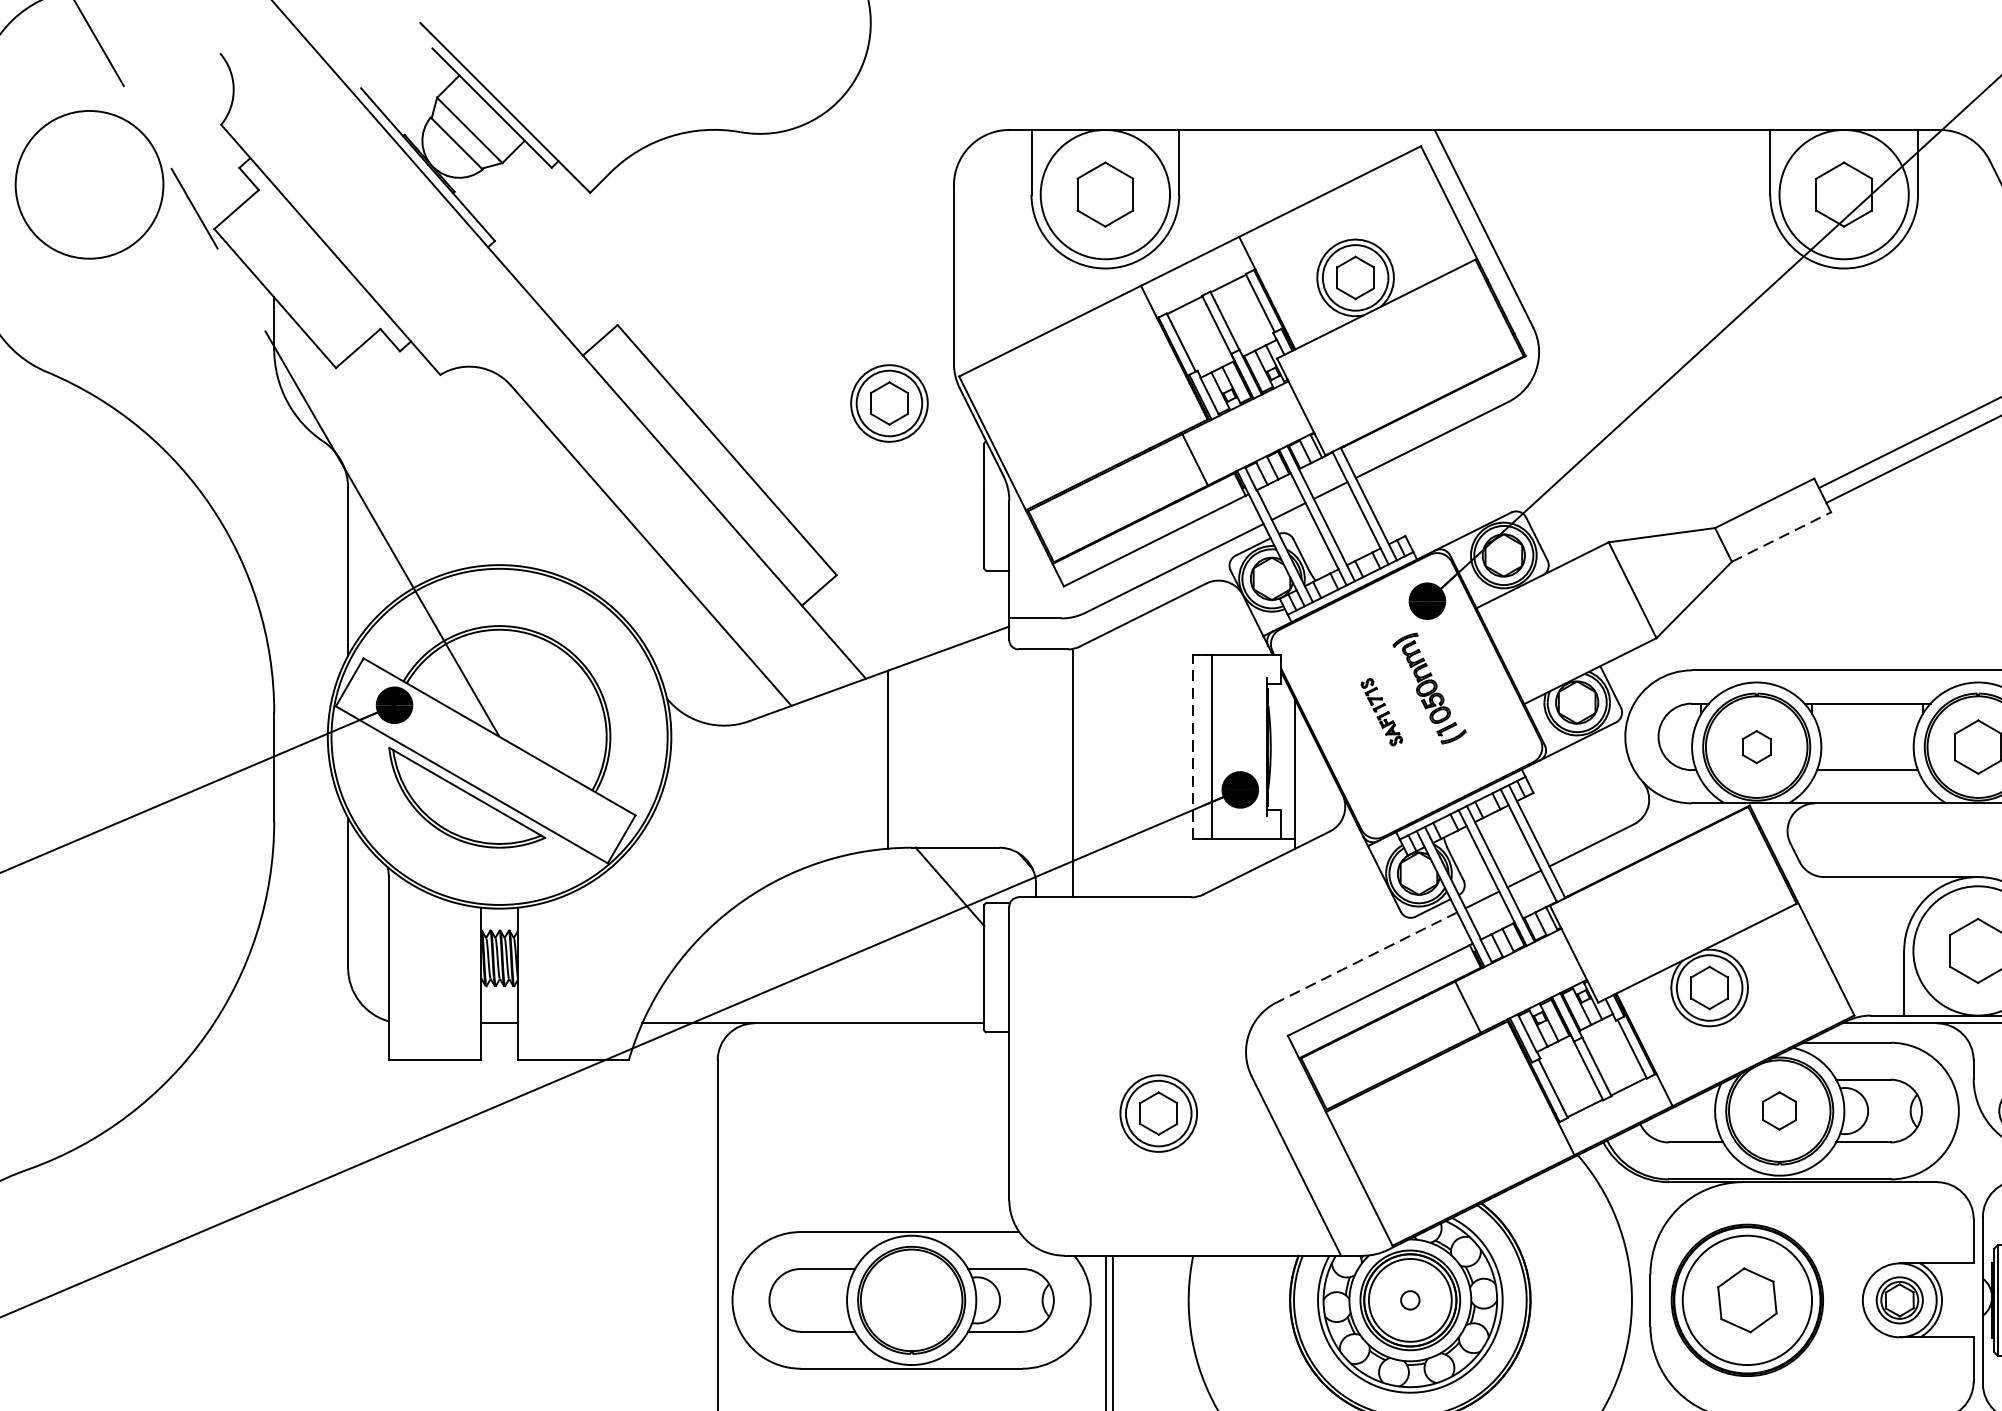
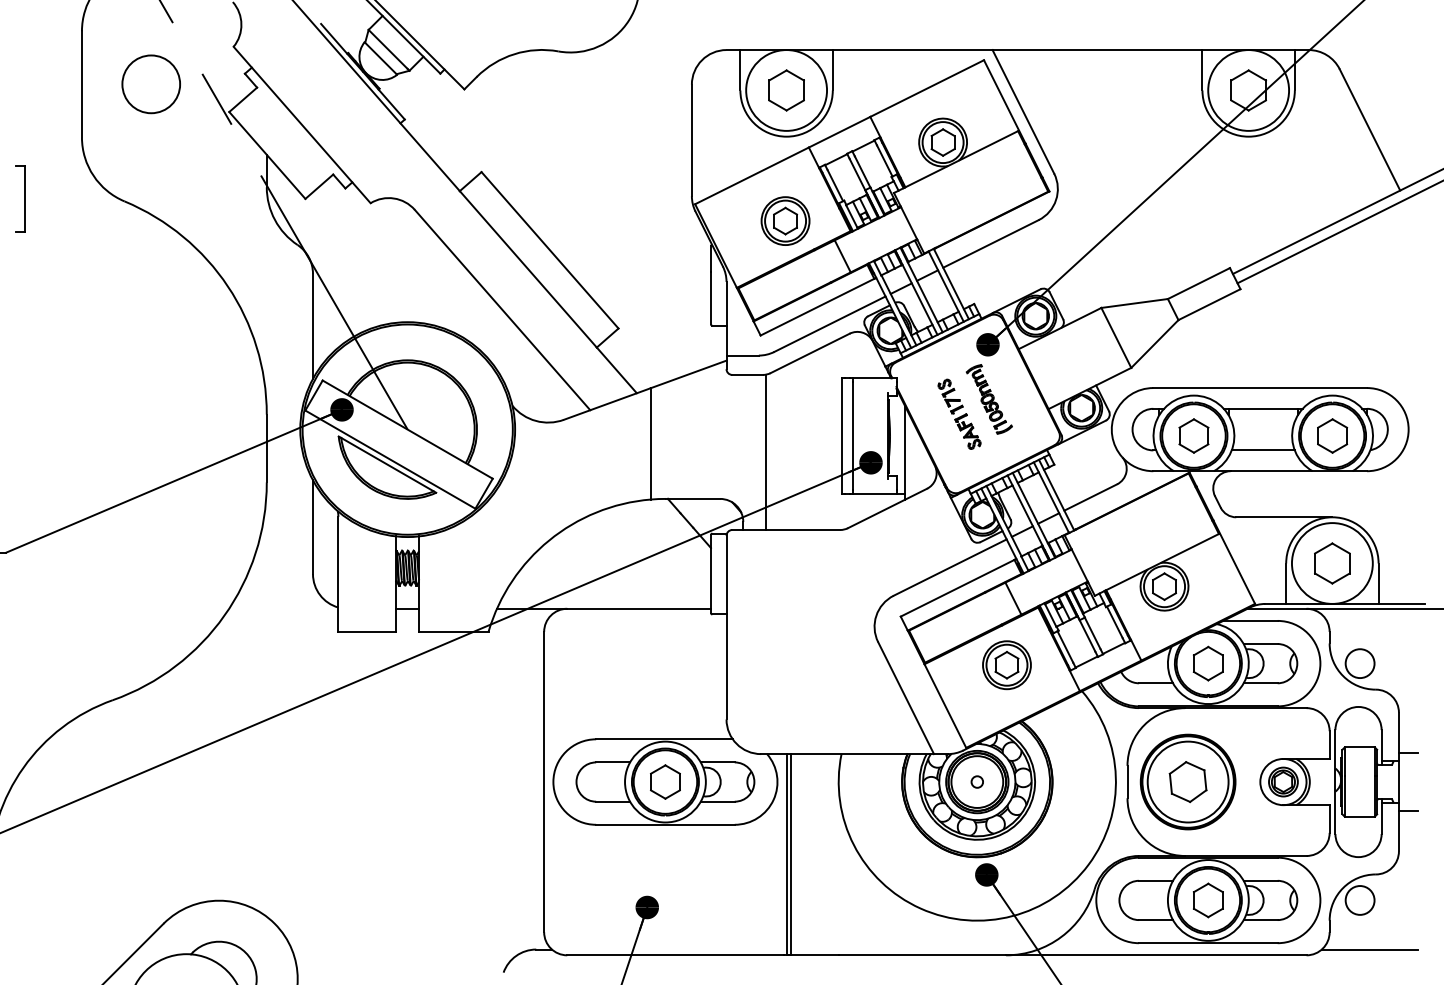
circle: (89, 185) -> (151, 84), size x0.62
part: (889, 402) -> (785, 220), moved
line: (1781, 536) -> (1209, 304), dashed -> solid
part: (1381, 711) -> (959, 413), size x1.67
part: (1755, 746) -> (1193, 435), size x1.67
line: (1193, 747) -> (841, 436), dashed -> solid
line: (1365, 957) -> (949, 567), dashed -> solid
part: (1778, 1110) -> (1207, 663), size x1.43
part: (1157, 1114) -> (1006, 665), moved
part: (911, 1299) -> (665, 781), added

